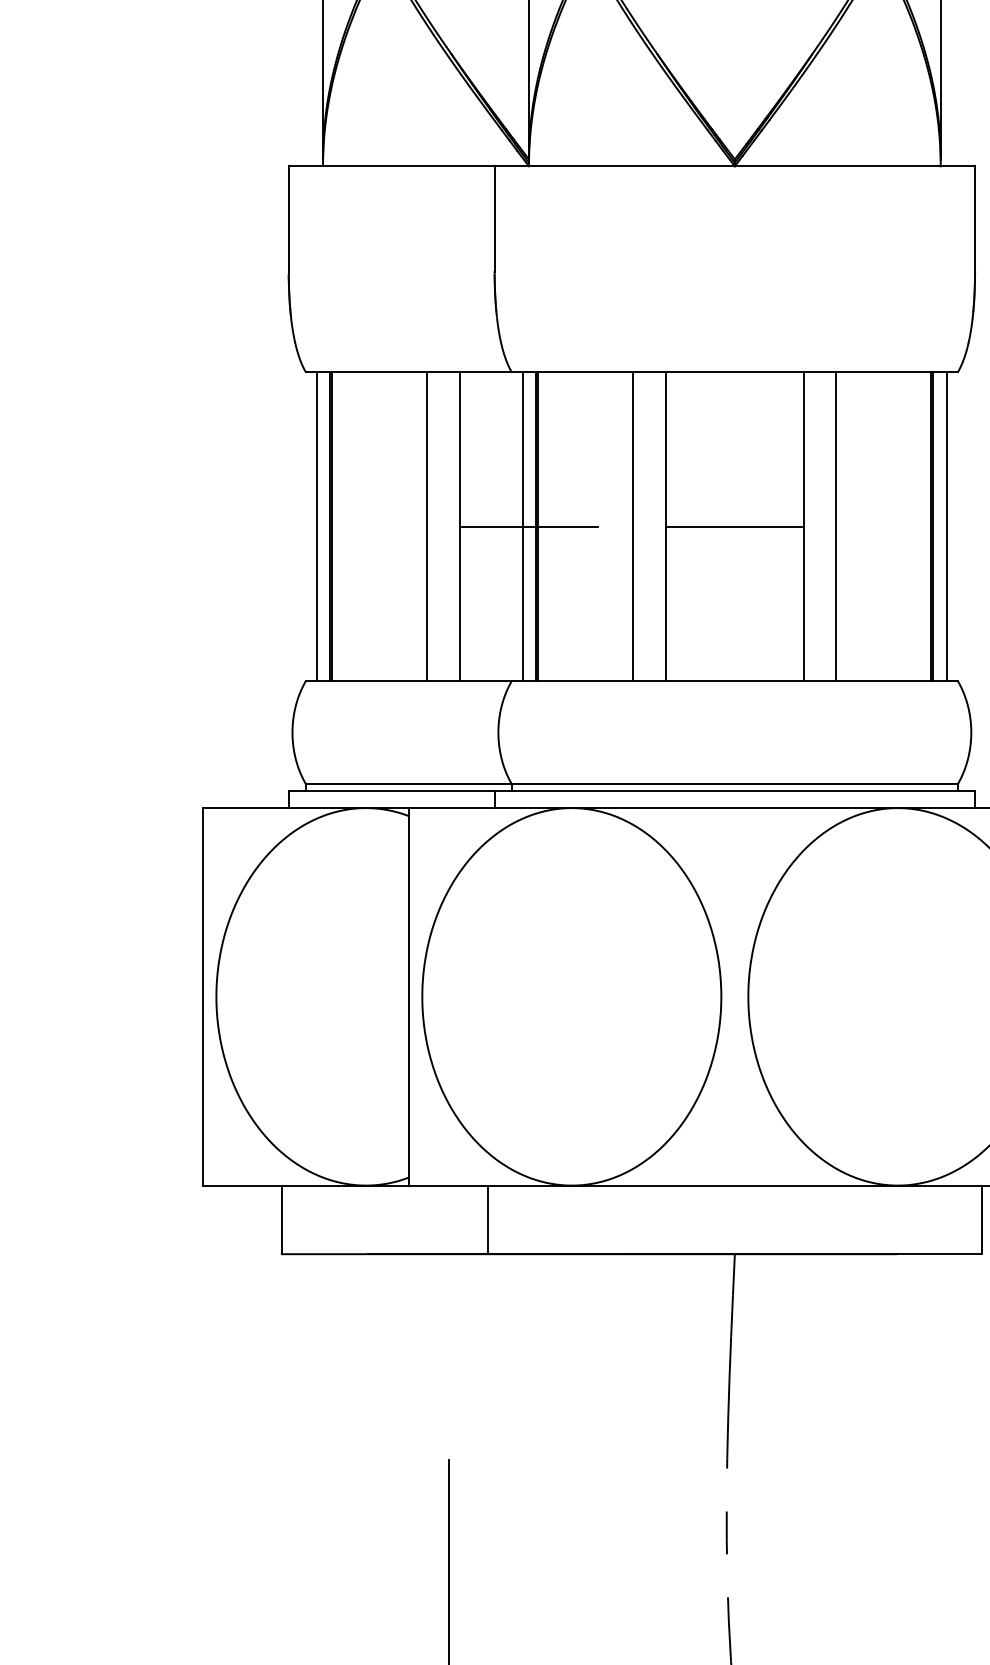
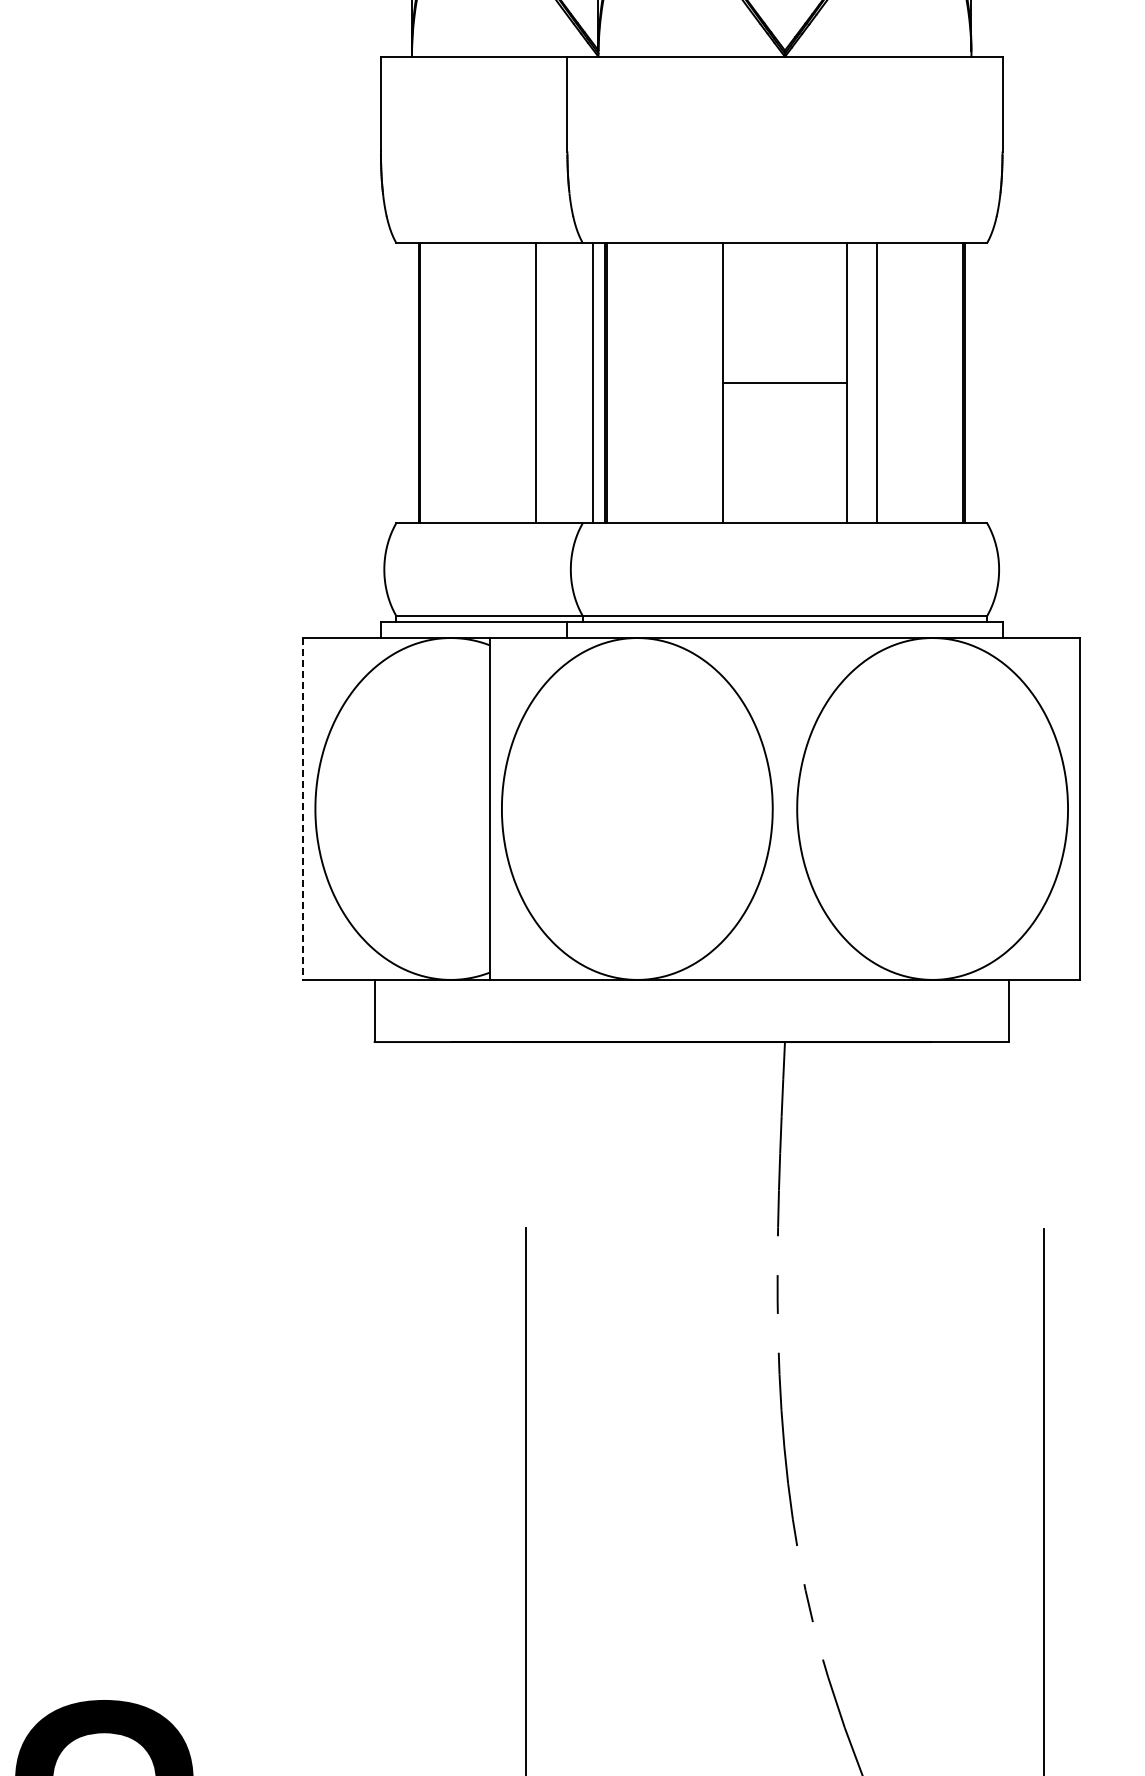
line: (316, 527) -> (406, 383), removed
line: (427, 527) -> (506, 383), removed
line: (528, 527) -> (598, 383), removed
line: (633, 527) -> (693, 383), removed
line: (947, 527) -> (977, 383), removed
line: (203, 996) -> (303, 808), solid -> dashed
line: (488, 1219) -> (561, 1010), removed

